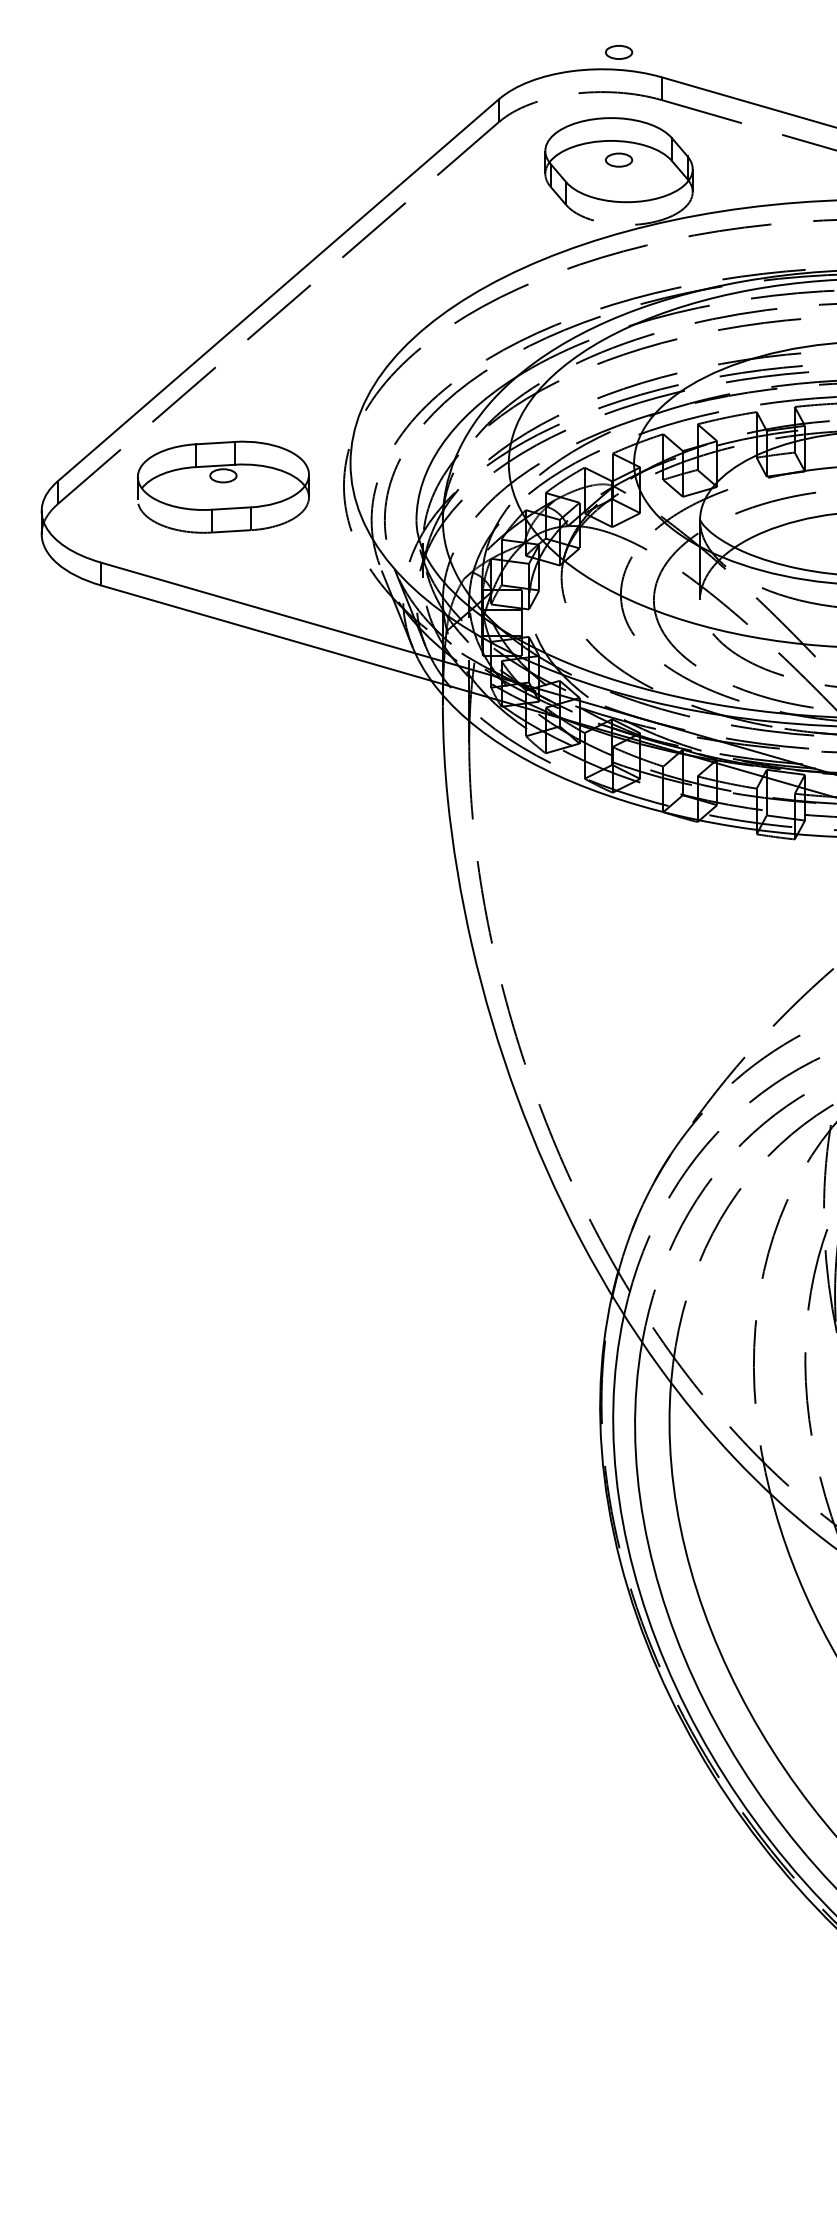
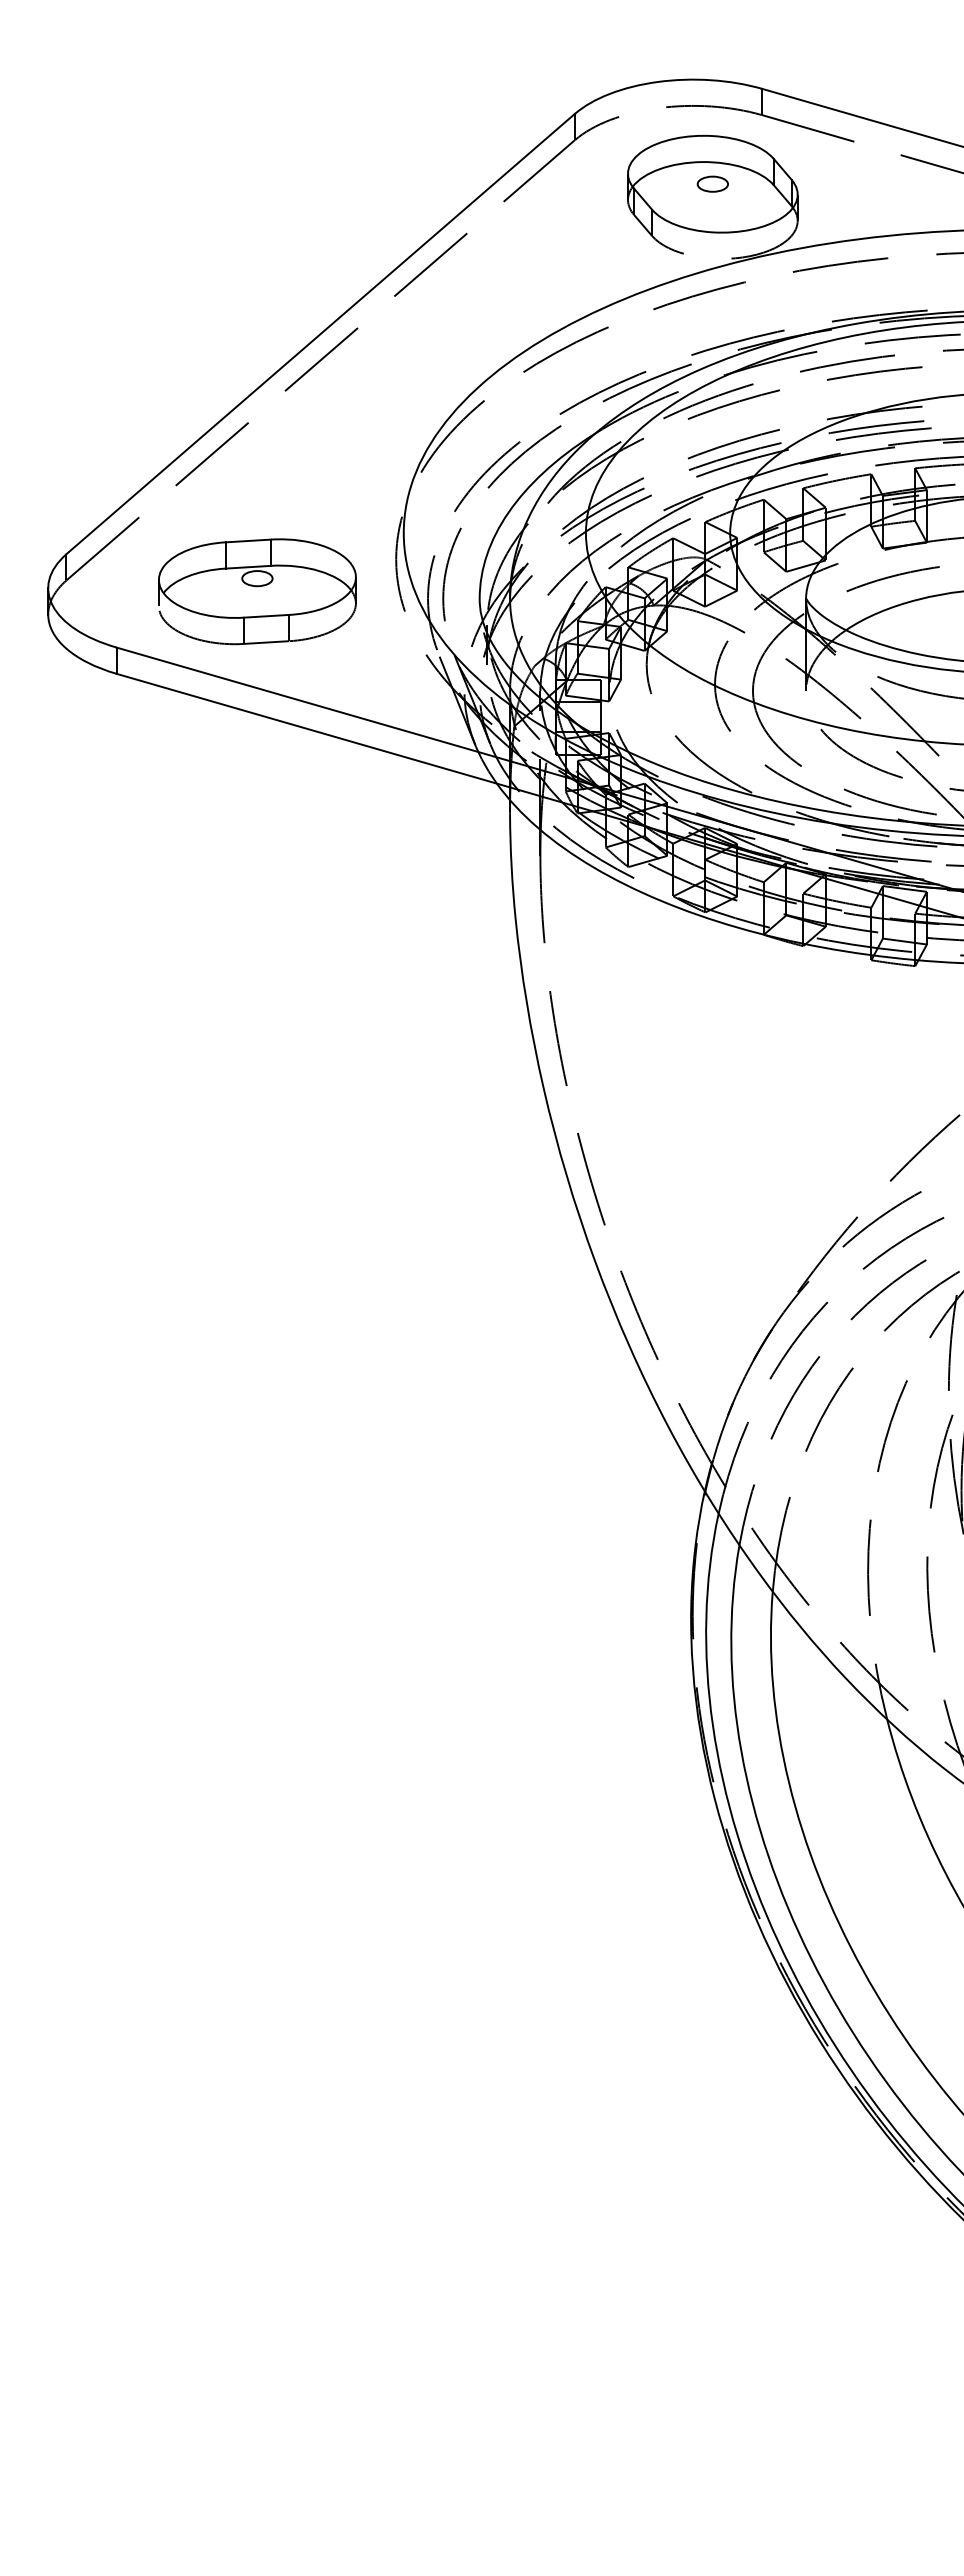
part: (618, 51) -> (712, 59), removed
part: (223, 487) -> (257, 591), moved

